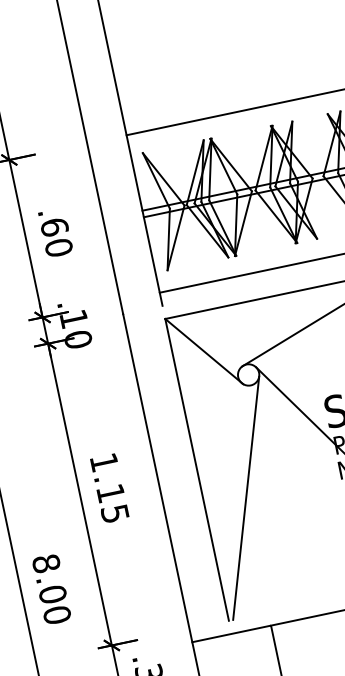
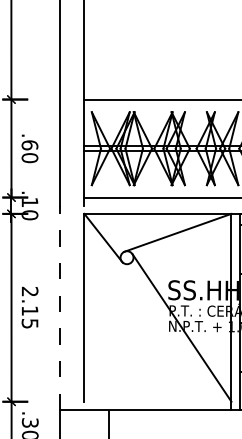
text: (104, 461) -> (30, 291), 1.15 -> 2.15
line: (156, 477) -> (59, 307), solid -> dashed
line: (246, 497) -> (110, 330), removed

